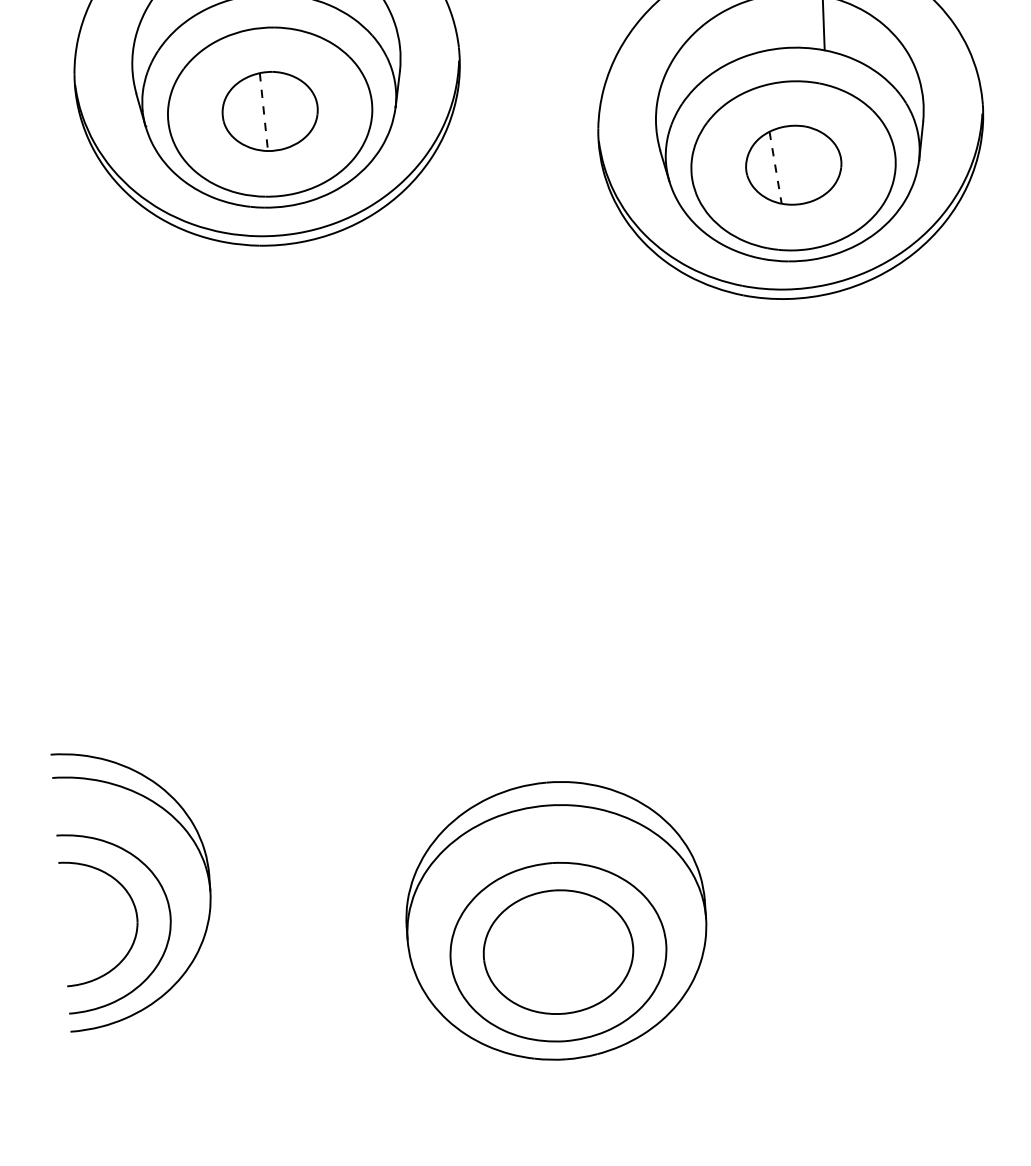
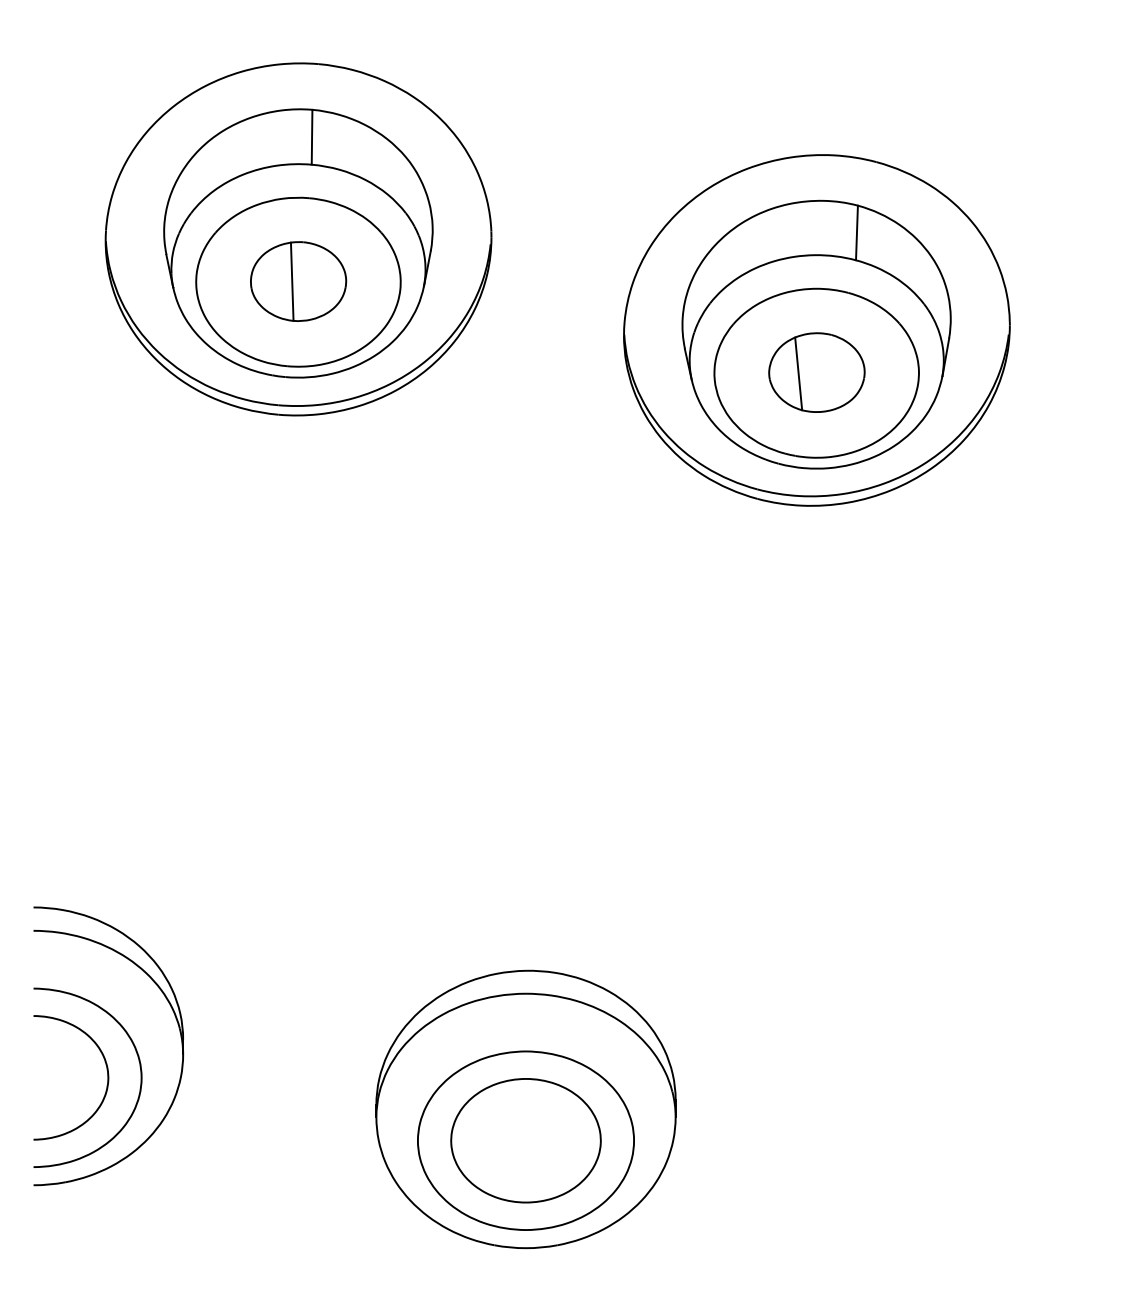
line: (264, 112) -> (292, 282), dashed -> solid
line: (775, 167) -> (798, 373), dashed -> solid

